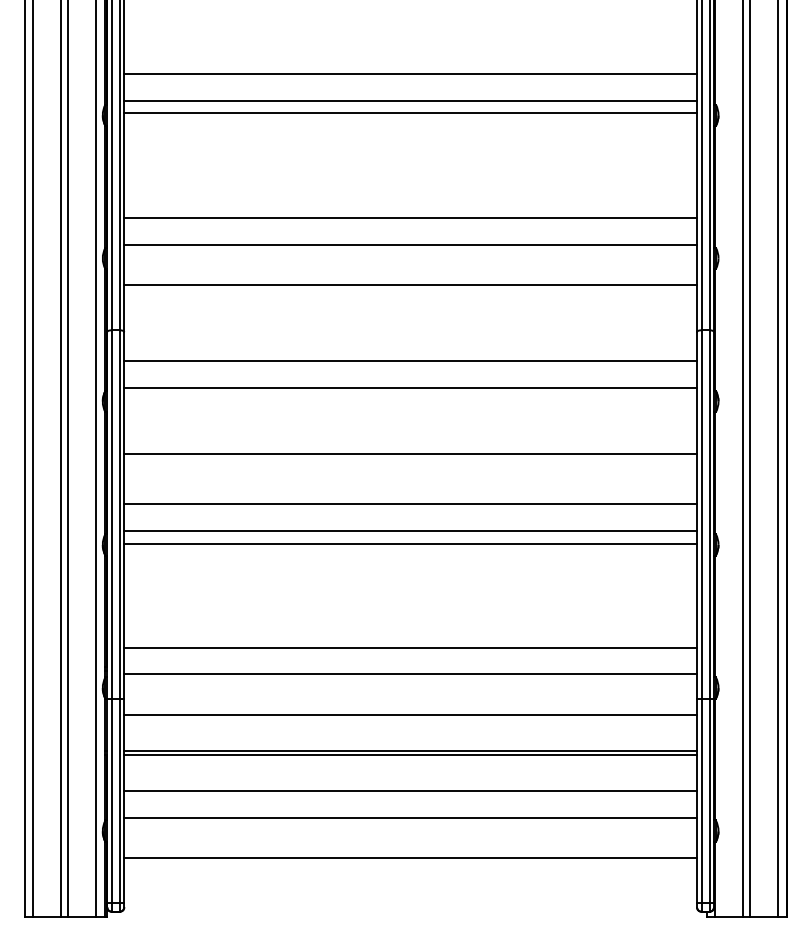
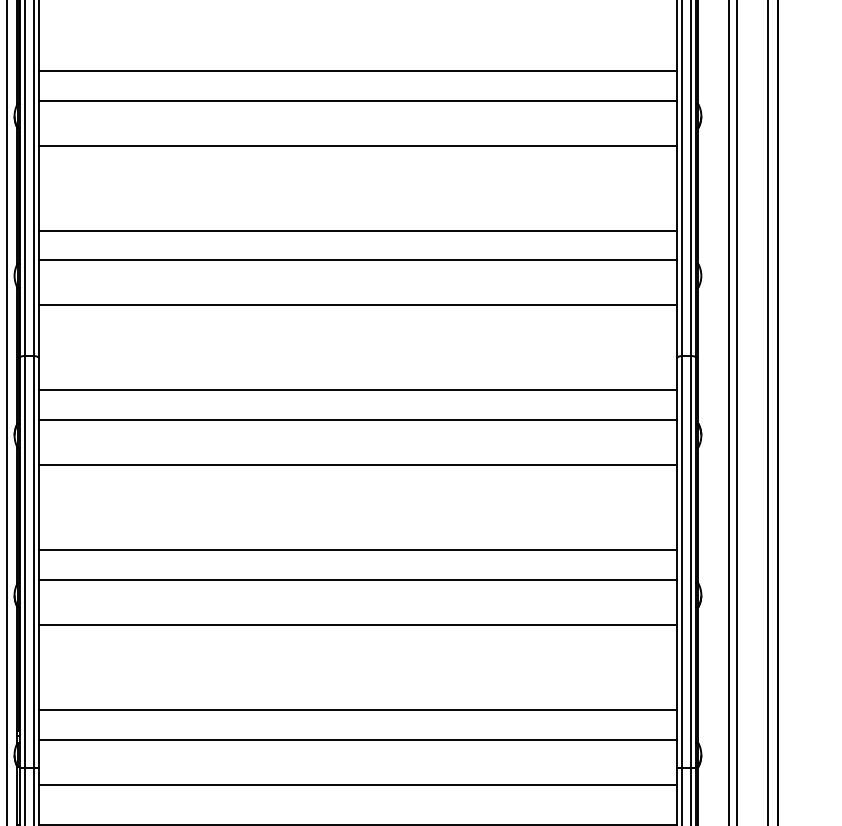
line: (410, 112) -> (357, 145), moved
line: (410, 454) -> (357, 465), moved
line: (410, 544) -> (357, 625), moved

